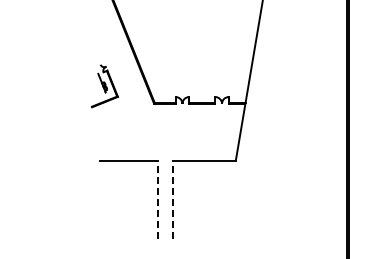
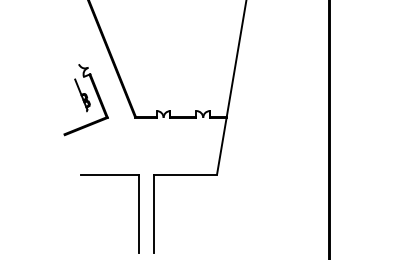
part: (104, 86) -> (85, 100), size x1.67
line: (158, 199) -> (139, 213), dashed -> solid
line: (173, 199) -> (154, 213), dashed -> solid

